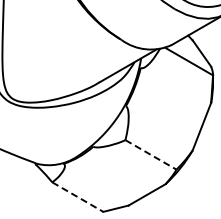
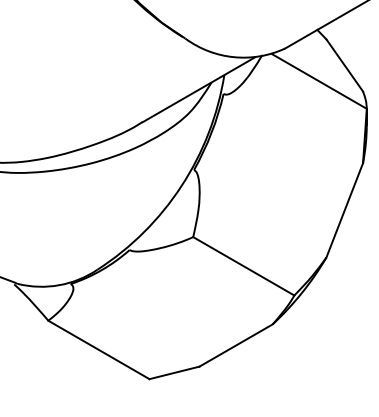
line: (151, 155) -> (244, 267), dashed -> solid
line: (78, 197) -> (100, 350), dashed -> solid

